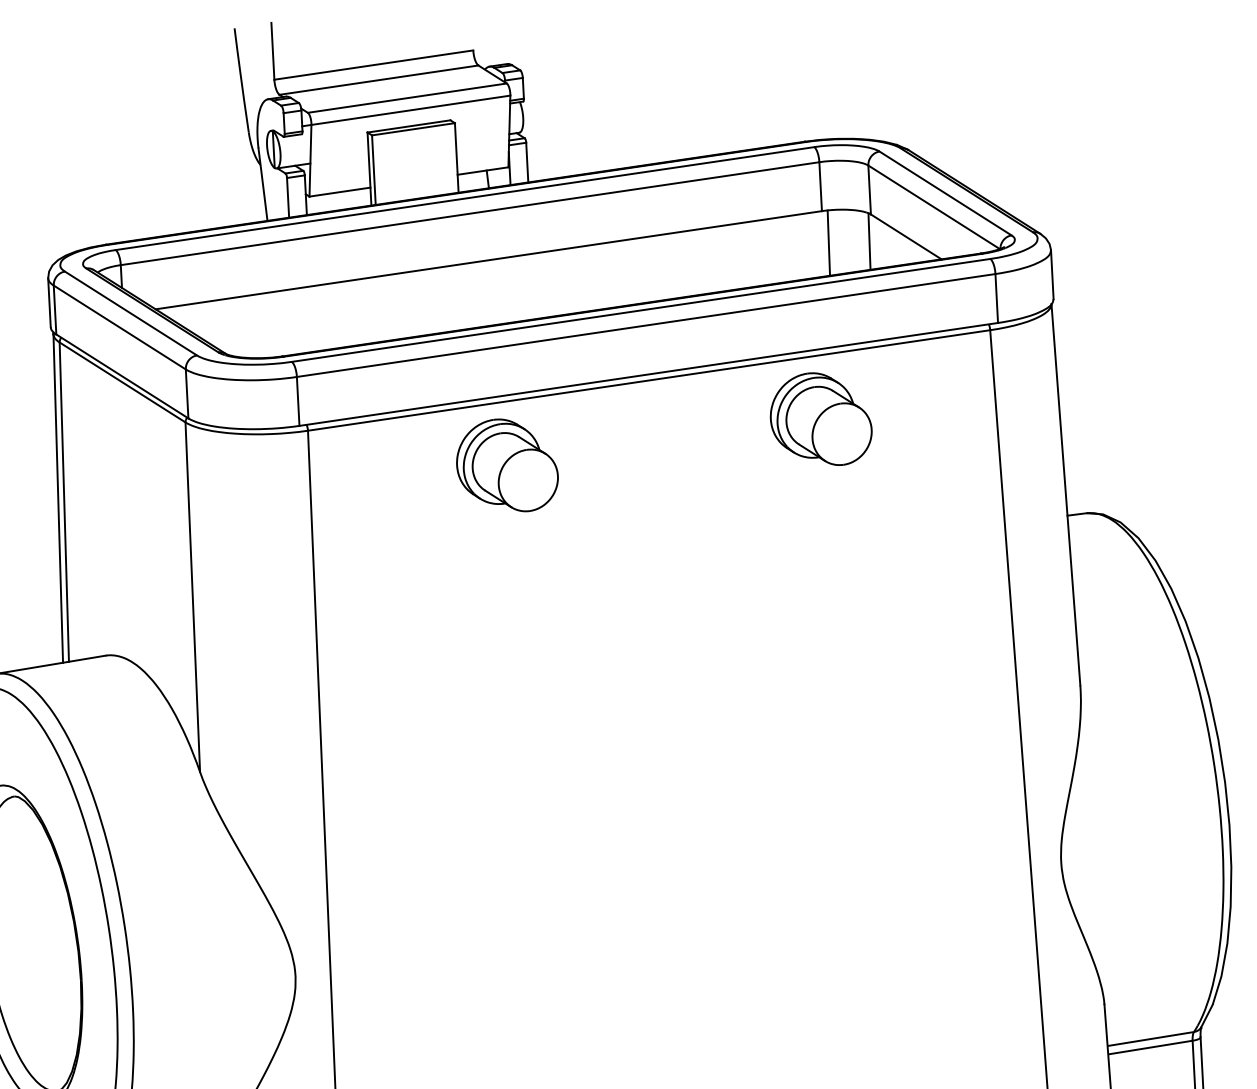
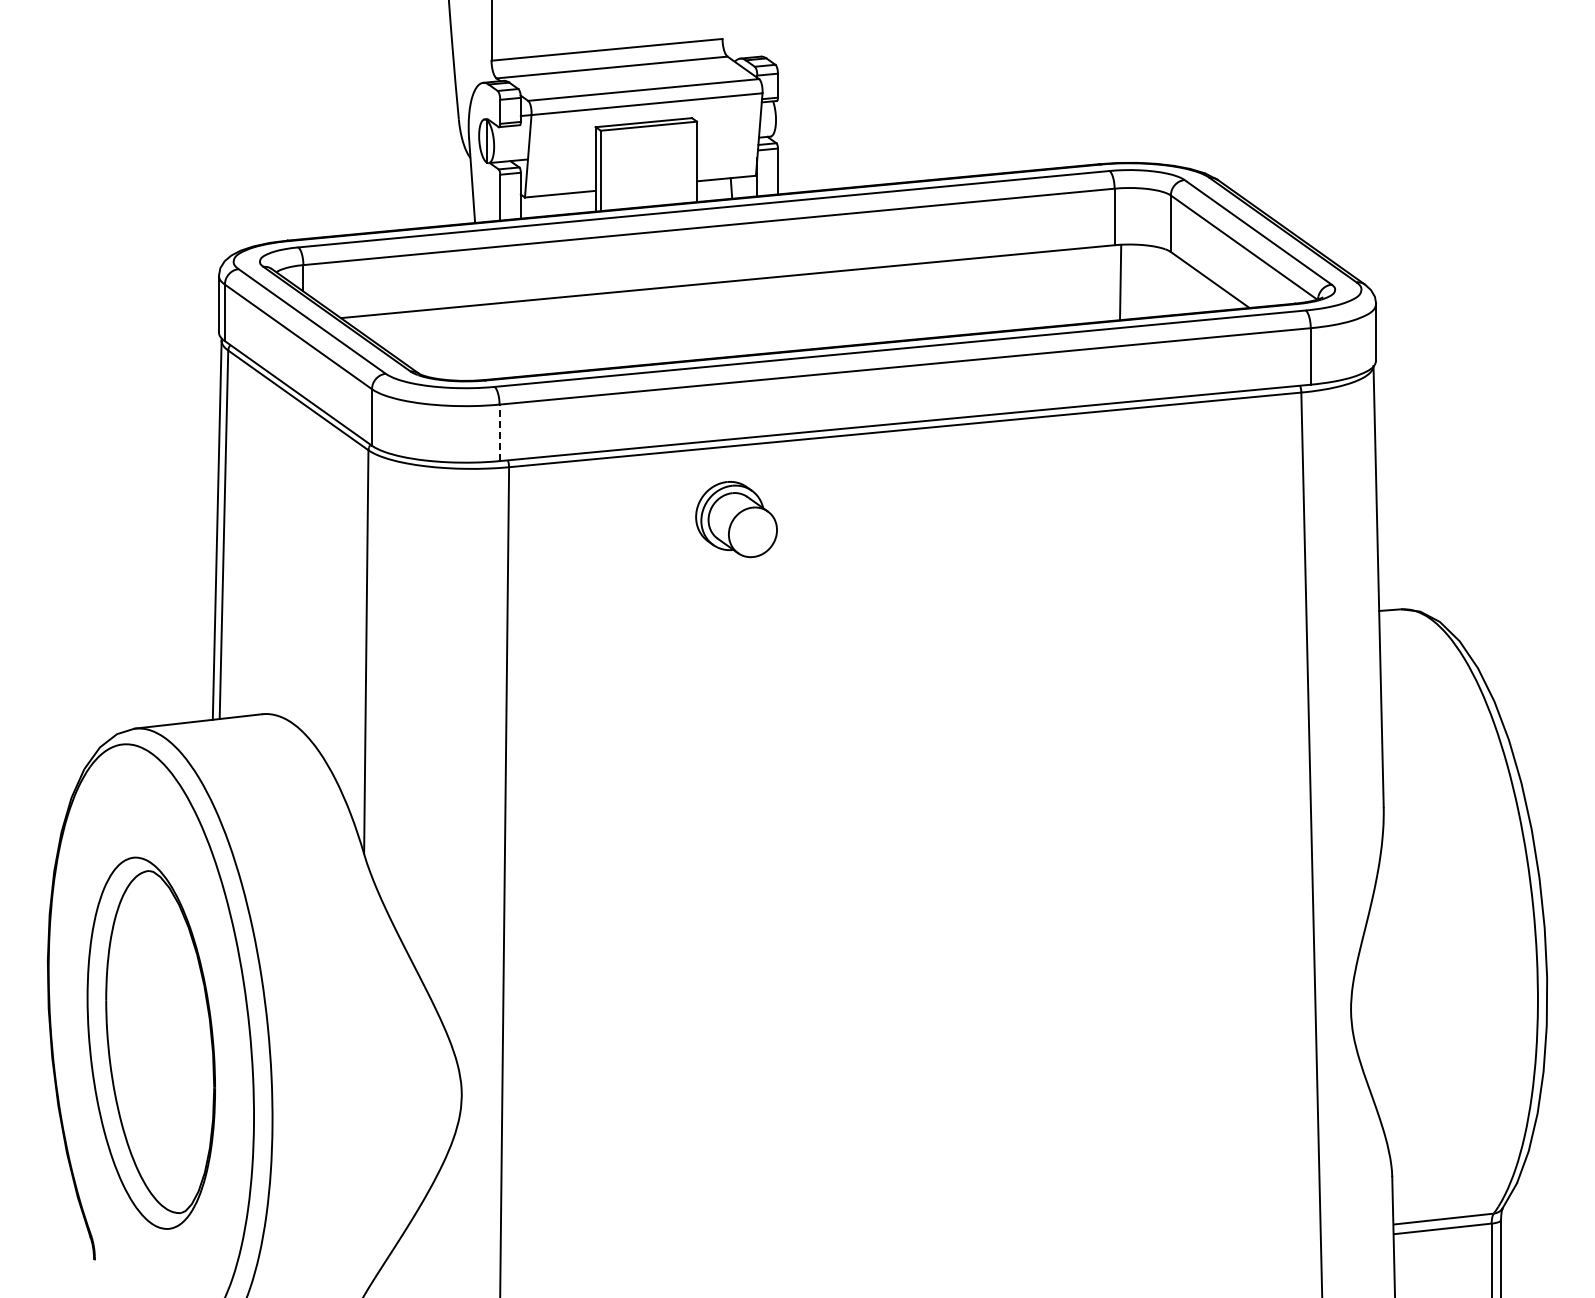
line: (869, 241) -> (1167, 282), removed
line: (298, 401) -> (499, 432), solid -> dashed
part: (820, 418) -> (1100, 484), removed
part: (507, 465) -> (736, 519), size x0.7

